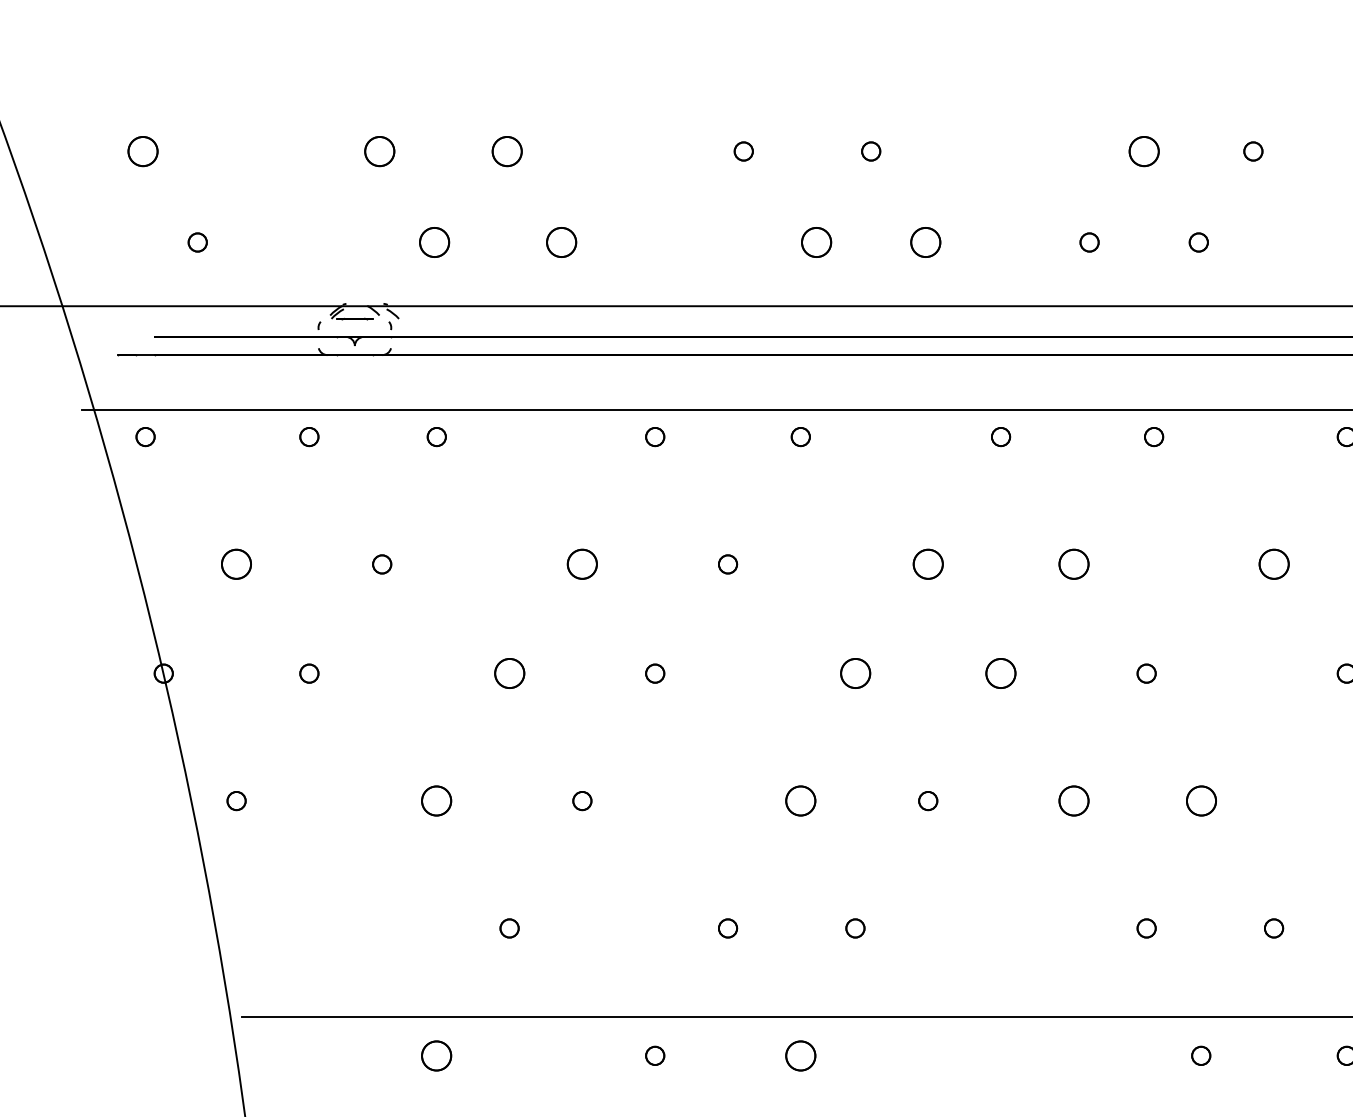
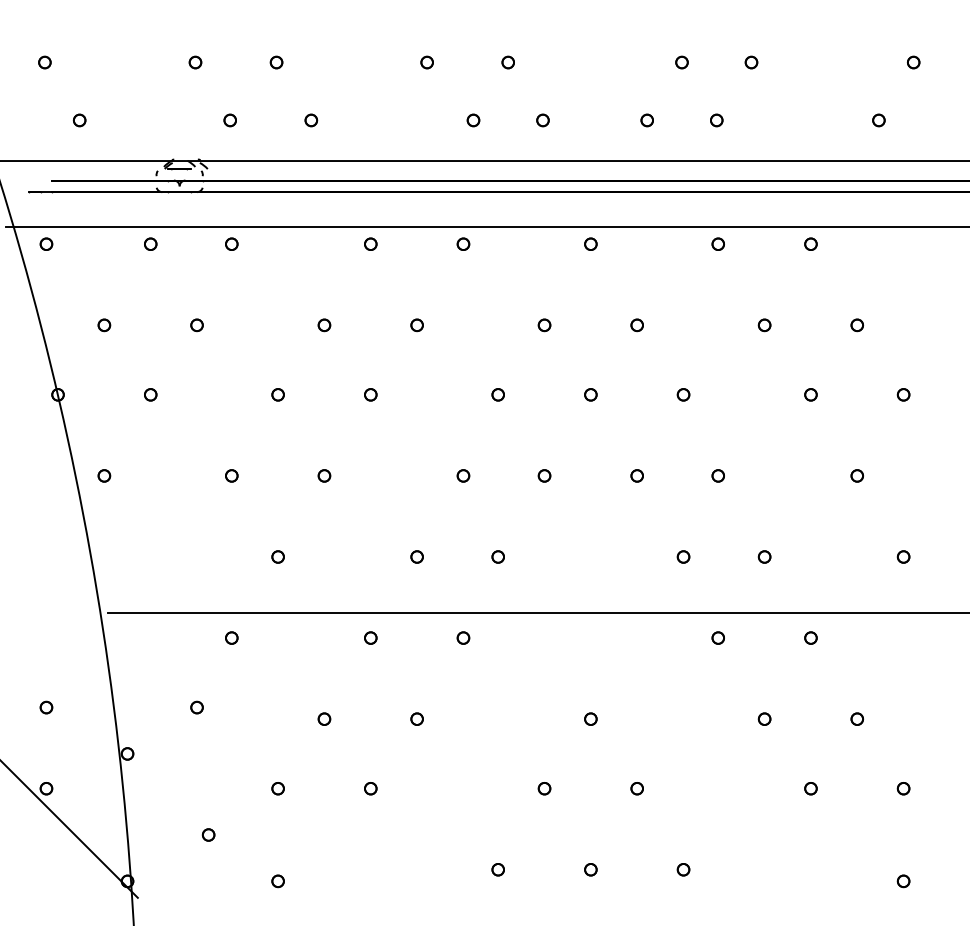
part: (142, 151) -> (44, 62), size x0.62
part: (379, 151) -> (195, 62), size x0.62
part: (507, 151) -> (276, 62), size x0.62
part: (1143, 151) -> (681, 62), size x0.62
part: (433, 242) -> (229, 120), size x0.62
part: (562, 242) -> (311, 120), size x0.62
part: (816, 242) -> (473, 120), size x0.62
part: (925, 242) -> (542, 120), size x0.62
part: (1152, 435) -> (717, 243), moved
part: (236, 564) -> (104, 325), size x0.62
part: (582, 564) -> (324, 325), size x0.62
part: (928, 564) -> (544, 325), size x0.62
part: (1072, 564) -> (636, 325), size x0.62
part: (1273, 564) -> (764, 325), size x0.62
part: (508, 673) -> (277, 394), size x0.62
part: (854, 673) -> (497, 394), size x0.62
part: (1000, 673) -> (590, 394), size x0.62
part: (436, 800) -> (231, 475), size x0.62
part: (800, 800) -> (463, 475), size x0.62
part: (1072, 800) -> (636, 475), size x0.62
part: (1199, 800) -> (717, 475), size x0.62
part: (436, 1054) -> (231, 637), size x0.62
part: (800, 1054) -> (463, 637), size x0.62

